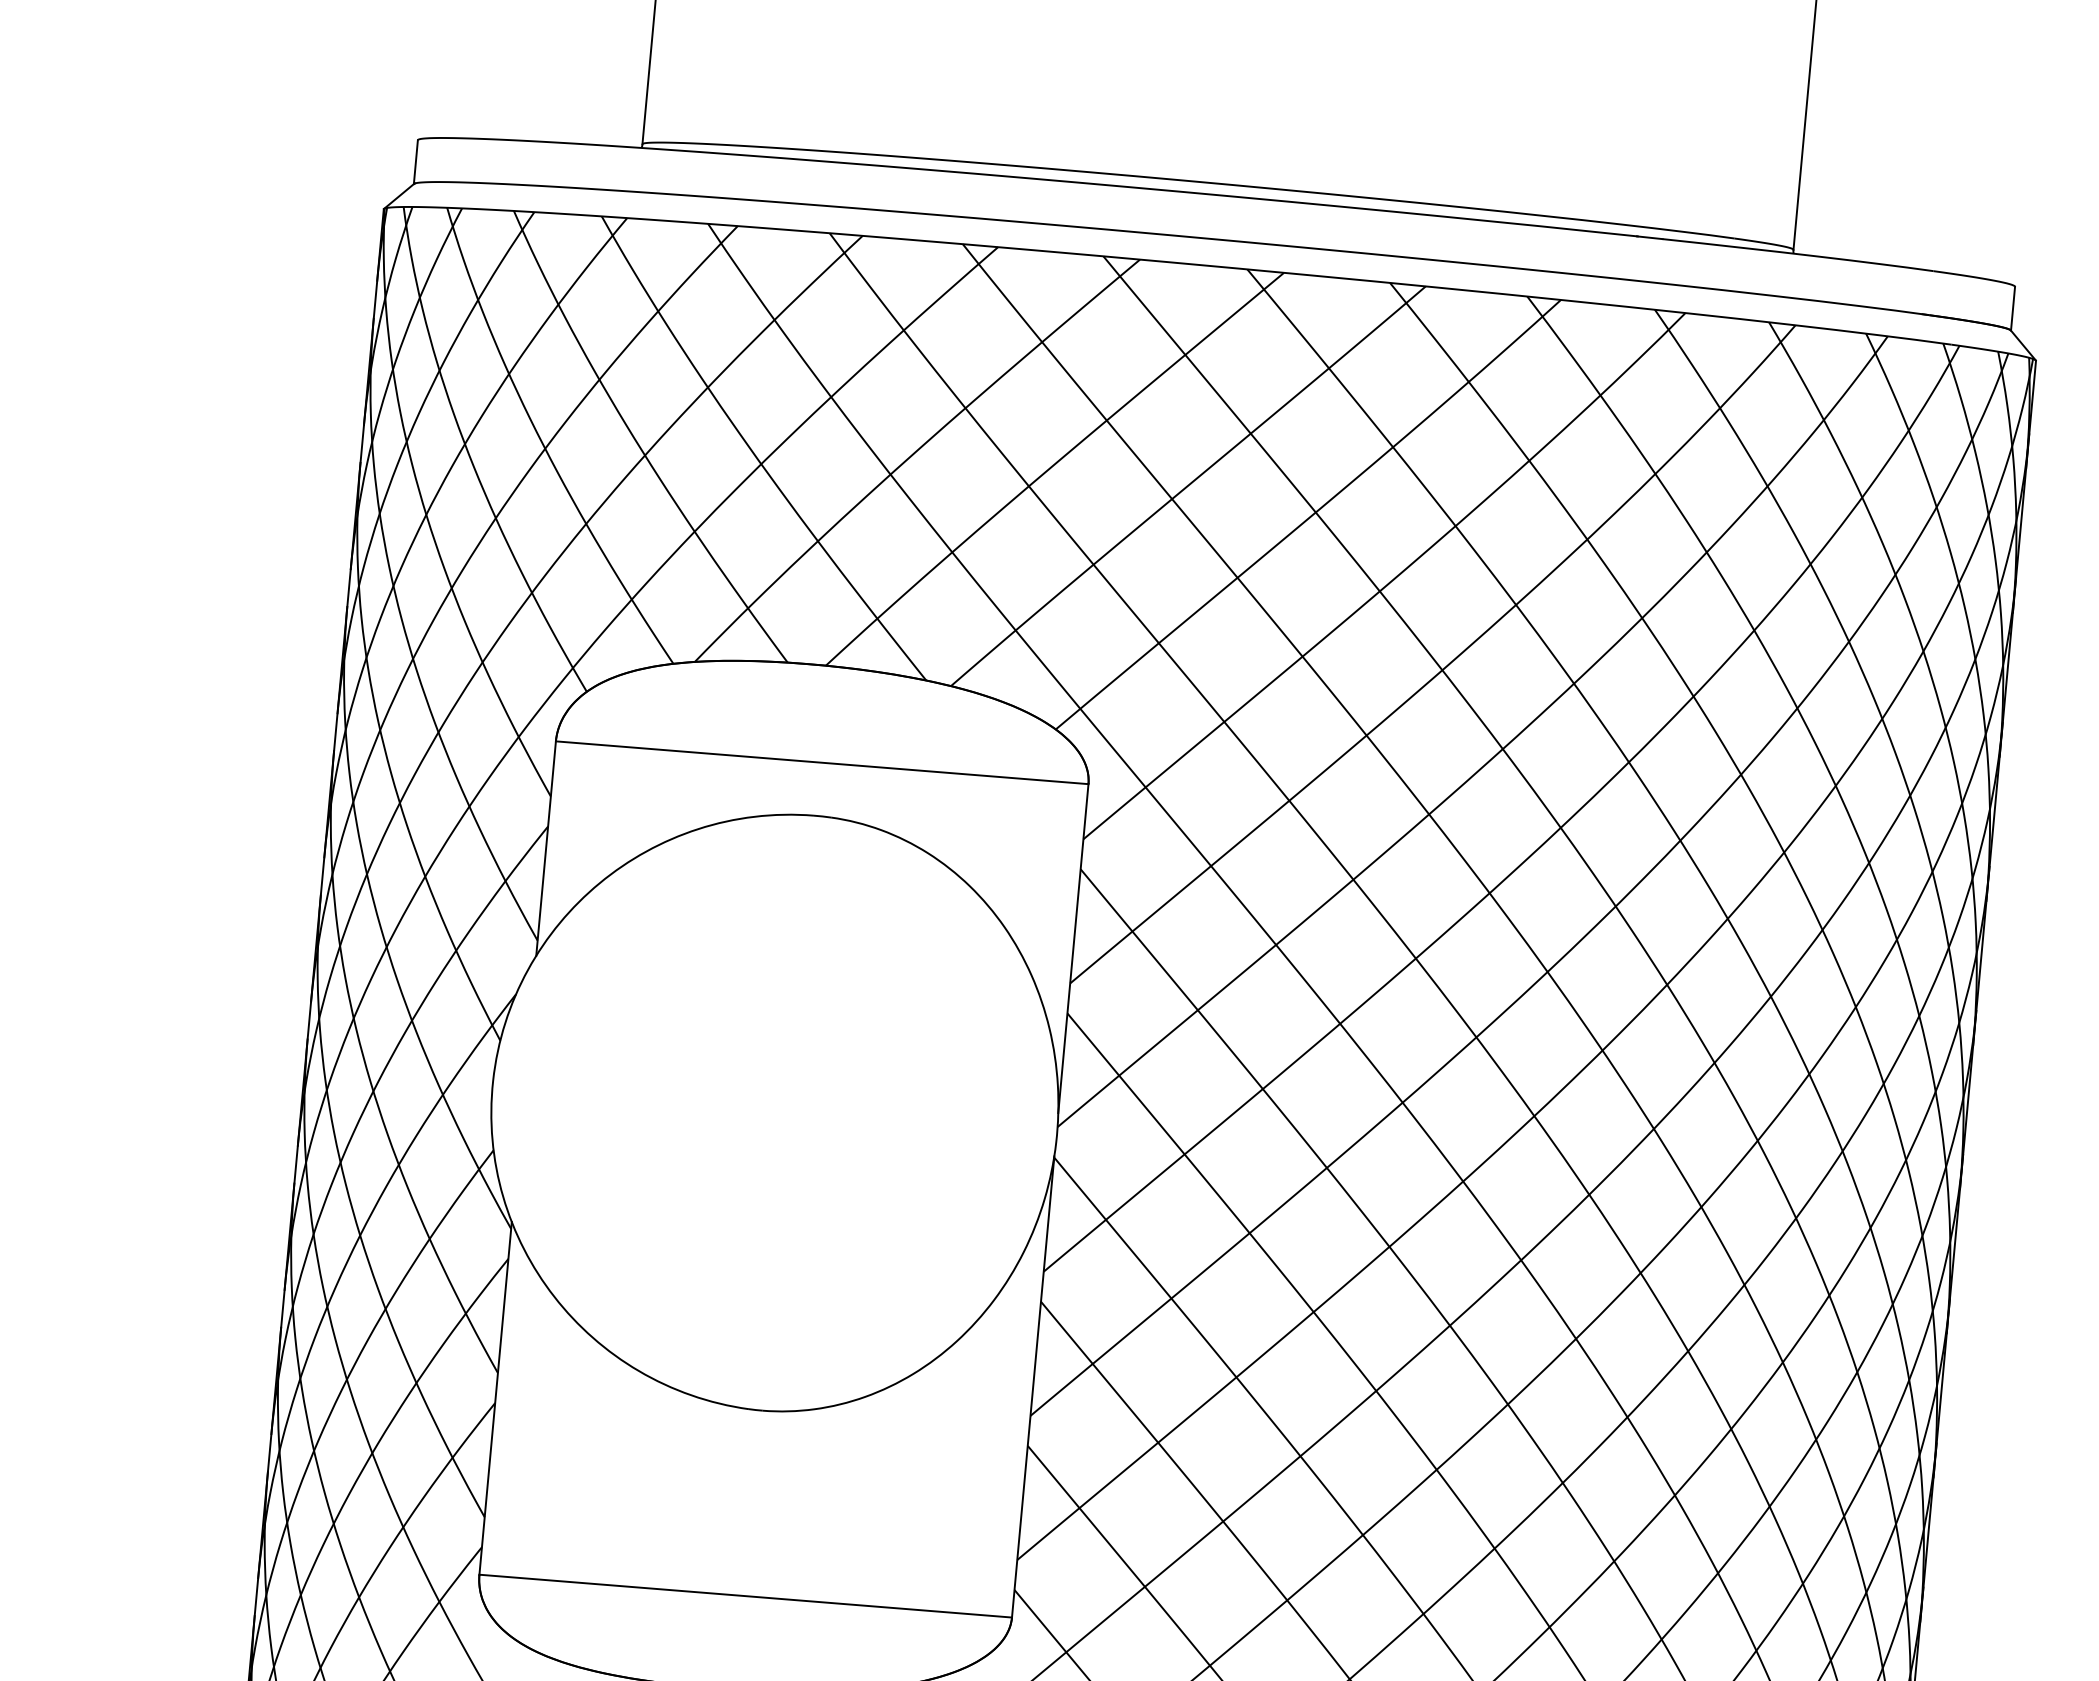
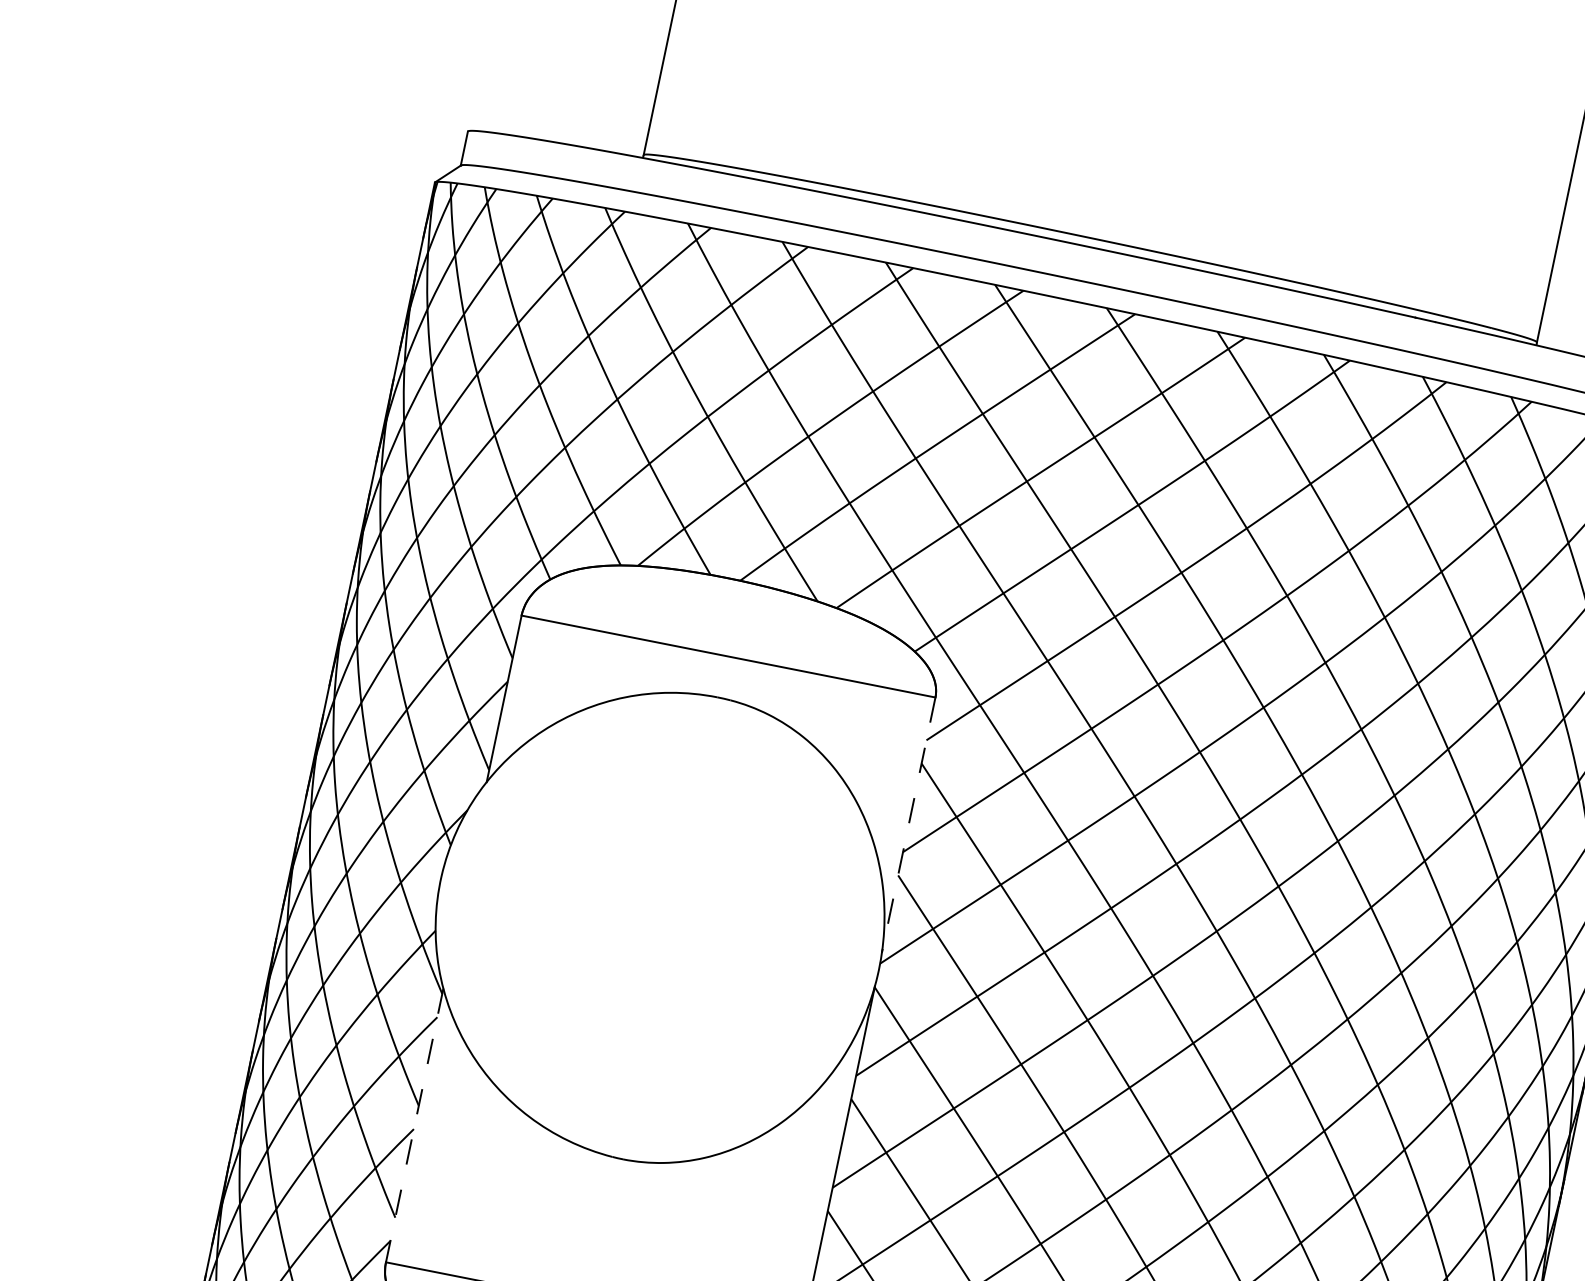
line: (1073, 949) -> (908, 825), solid -> dashed
line: (495, 1398) -> (414, 1125), solid -> dashed

